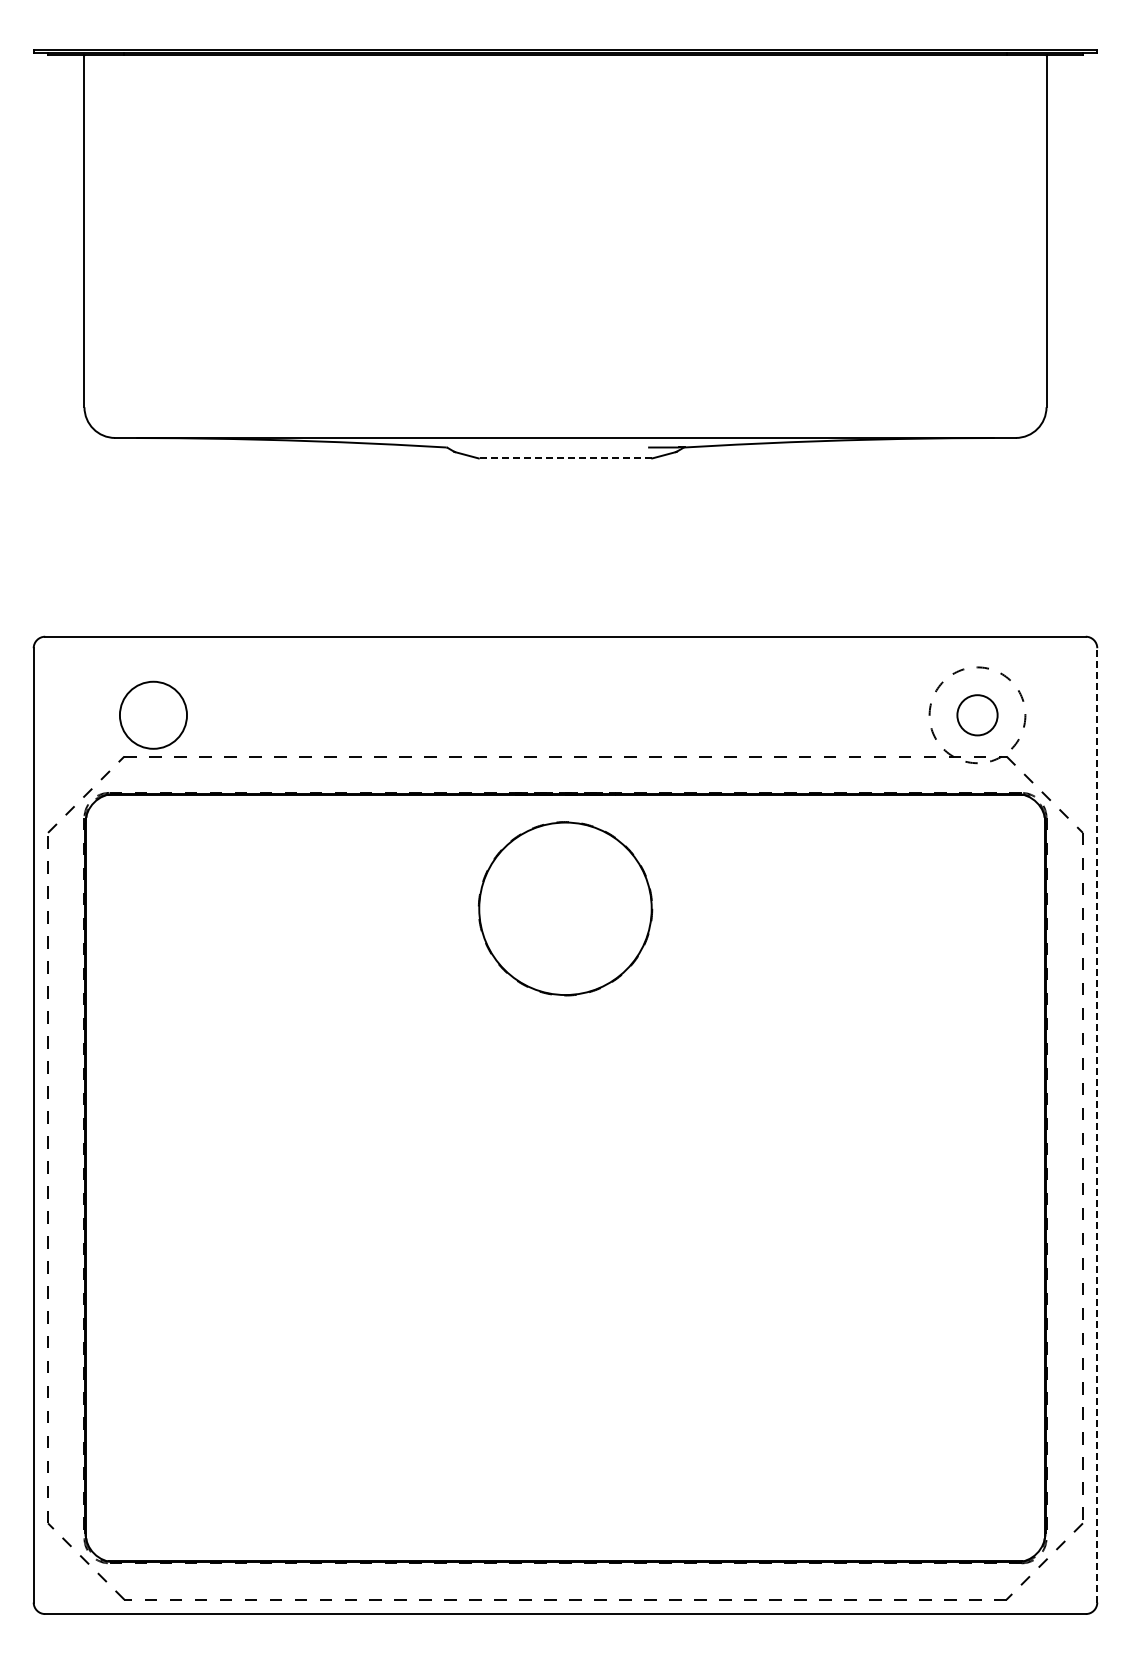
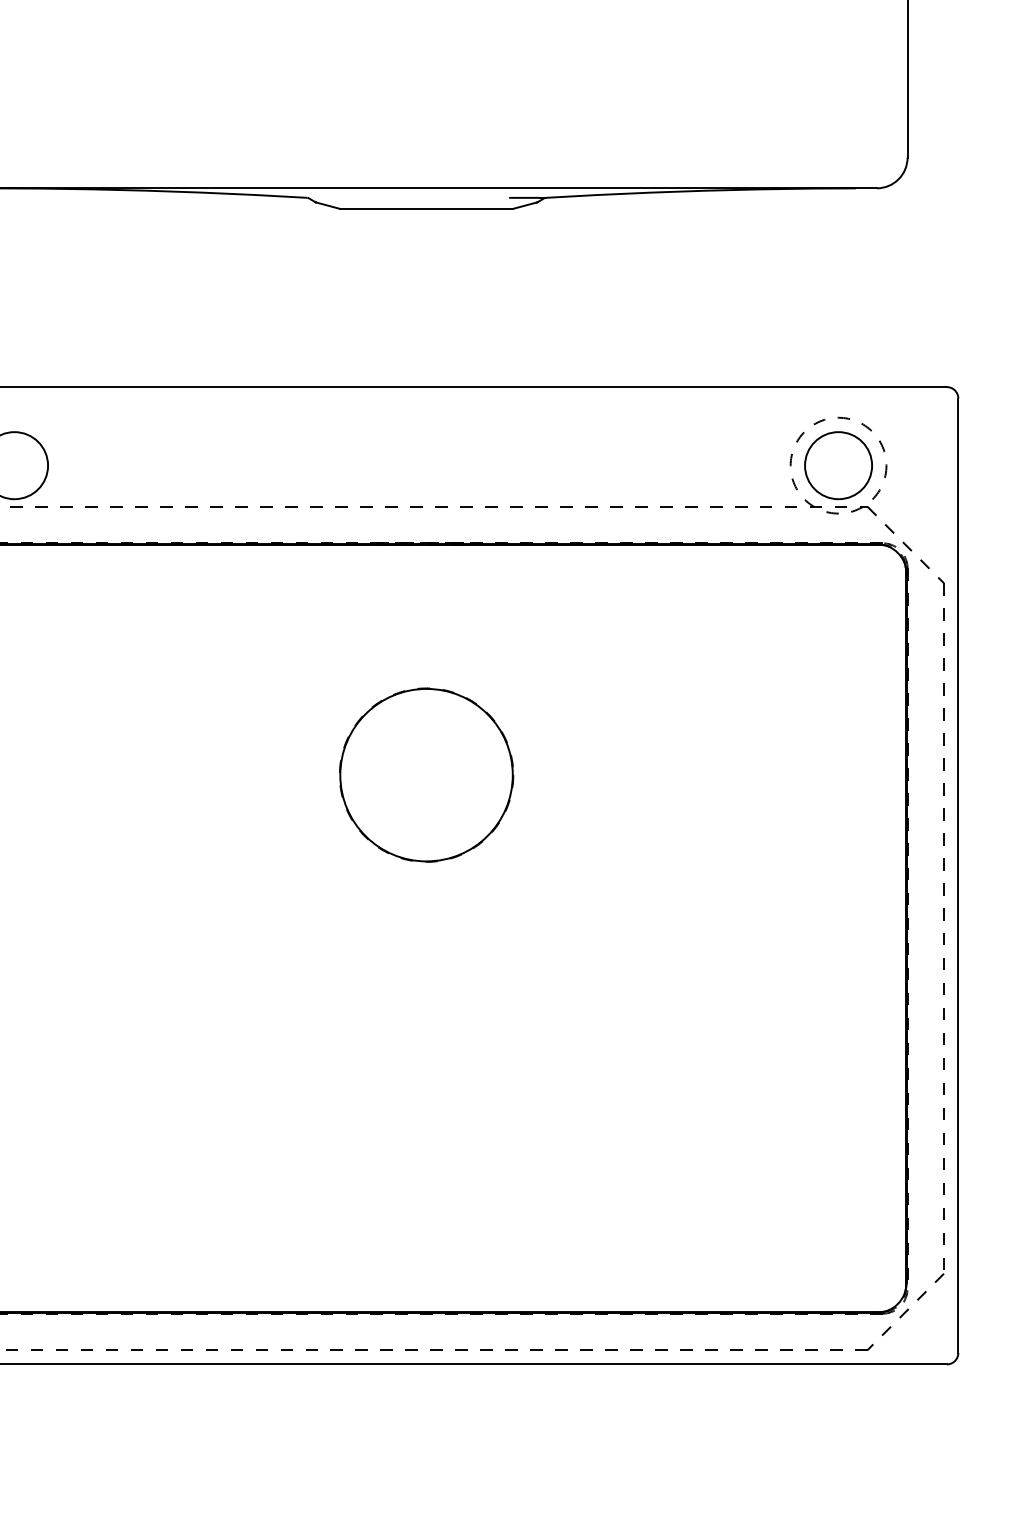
line: (565, 458) -> (426, 208), dashed -> solid
circle: (977, 714) -> (838, 464), size x1.67
part: (565, 908) -> (426, 774), moved
line: (1097, 1124) -> (958, 874), dashed -> solid

